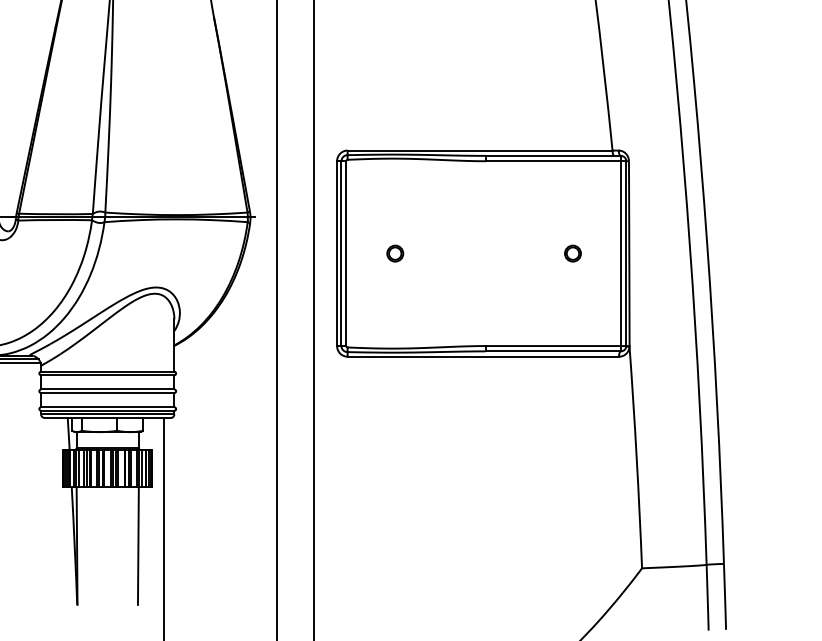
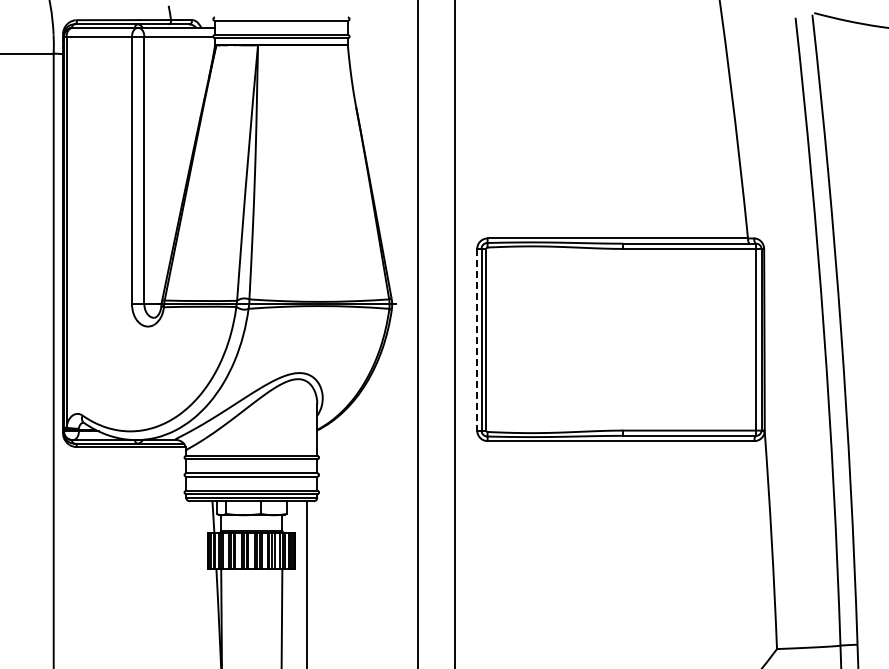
line: (337, 253) -> (477, 339), solid -> dashed
part: (395, 253) -> (534, 339), removed
part: (572, 253) -> (708, 339), removed

